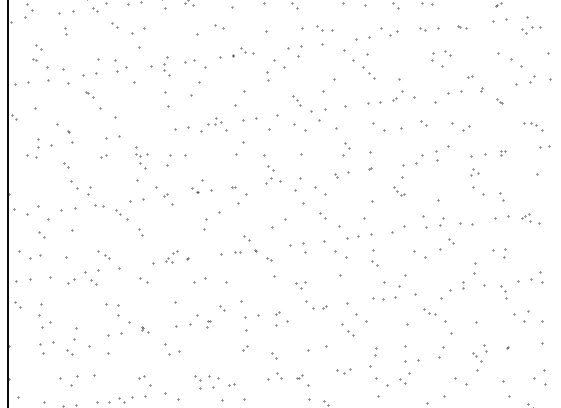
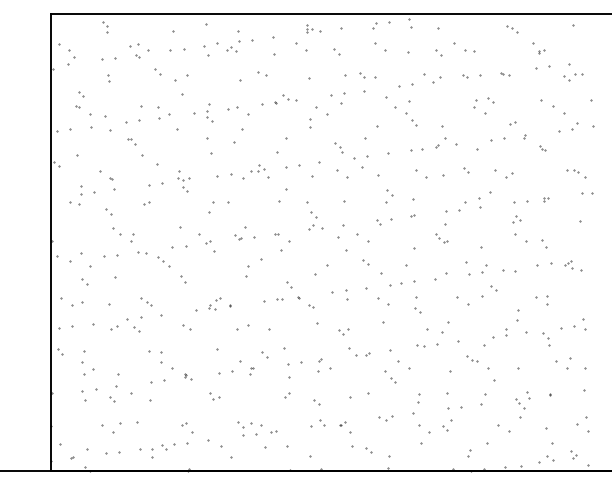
part: (140, 157) -> (183, 181), moved
part: (377, 298) -> (420, 345), size x0.62
part: (171, 349) -> (214, 396), size x0.62

